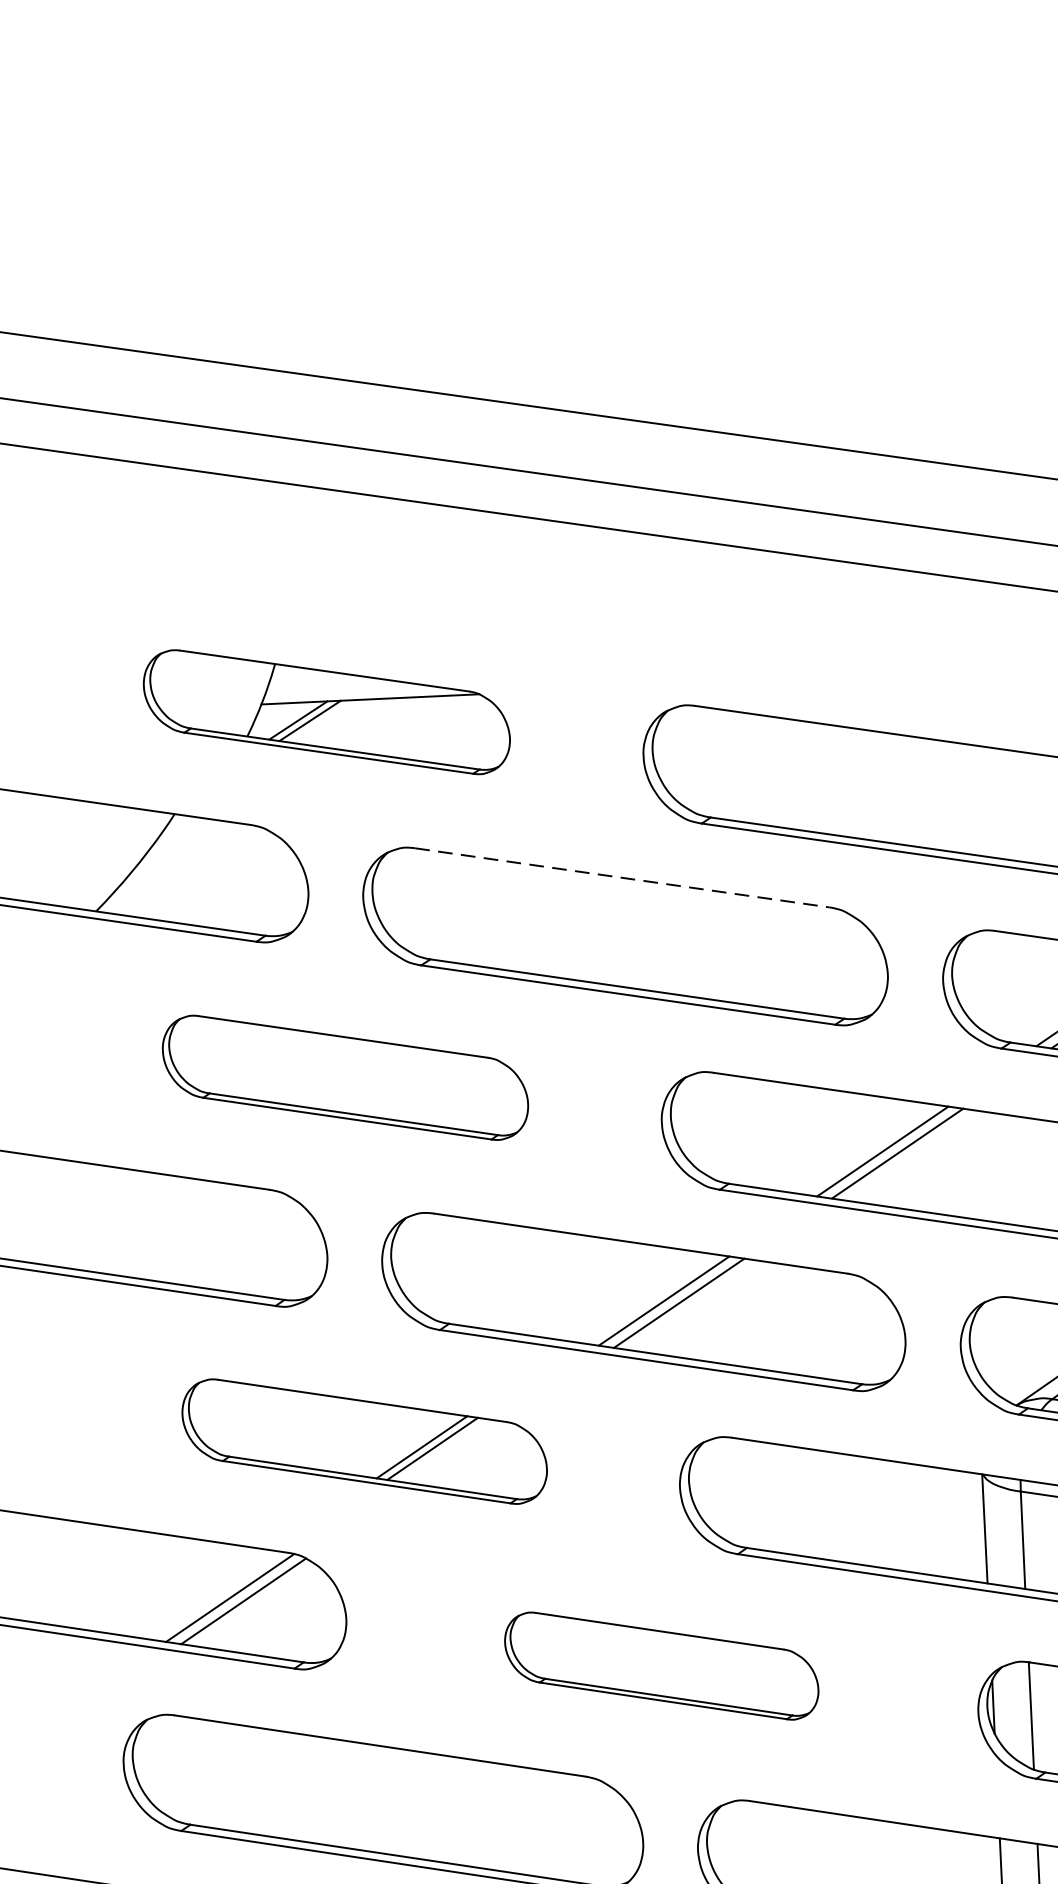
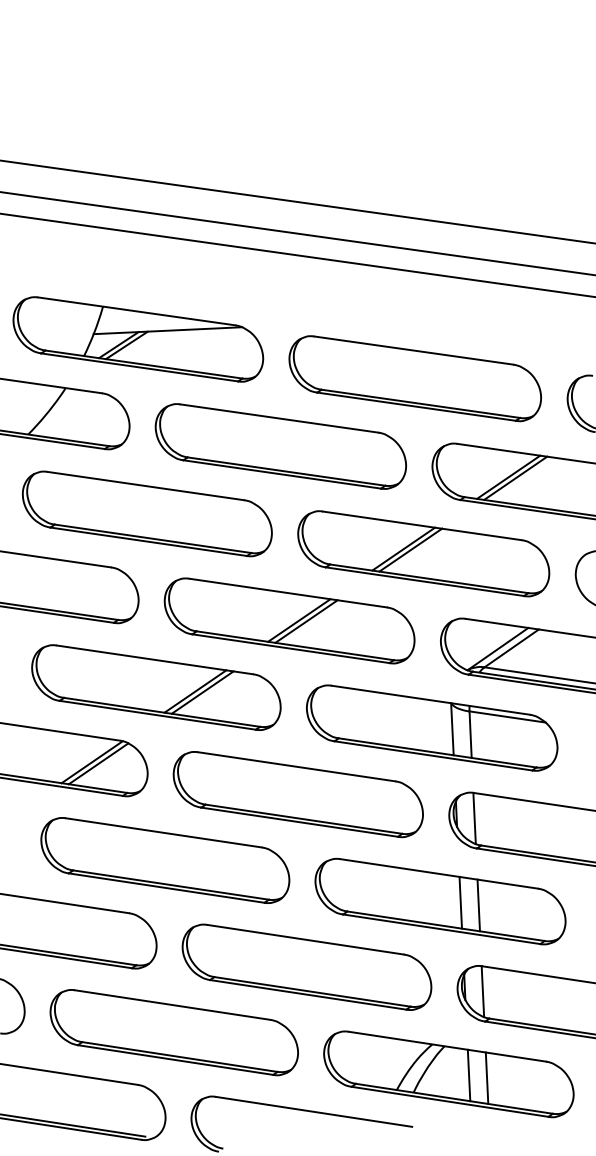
part: (327, 712) -> (138, 339), size x1.43
line: (622, 877) -> (279, 418), dashed -> solid
part: (343, 1076) -> (146, 513), size x1.43
part: (364, 1441) -> (156, 687), size x1.43
part: (660, 1665) -> (297, 794), size x1.67

